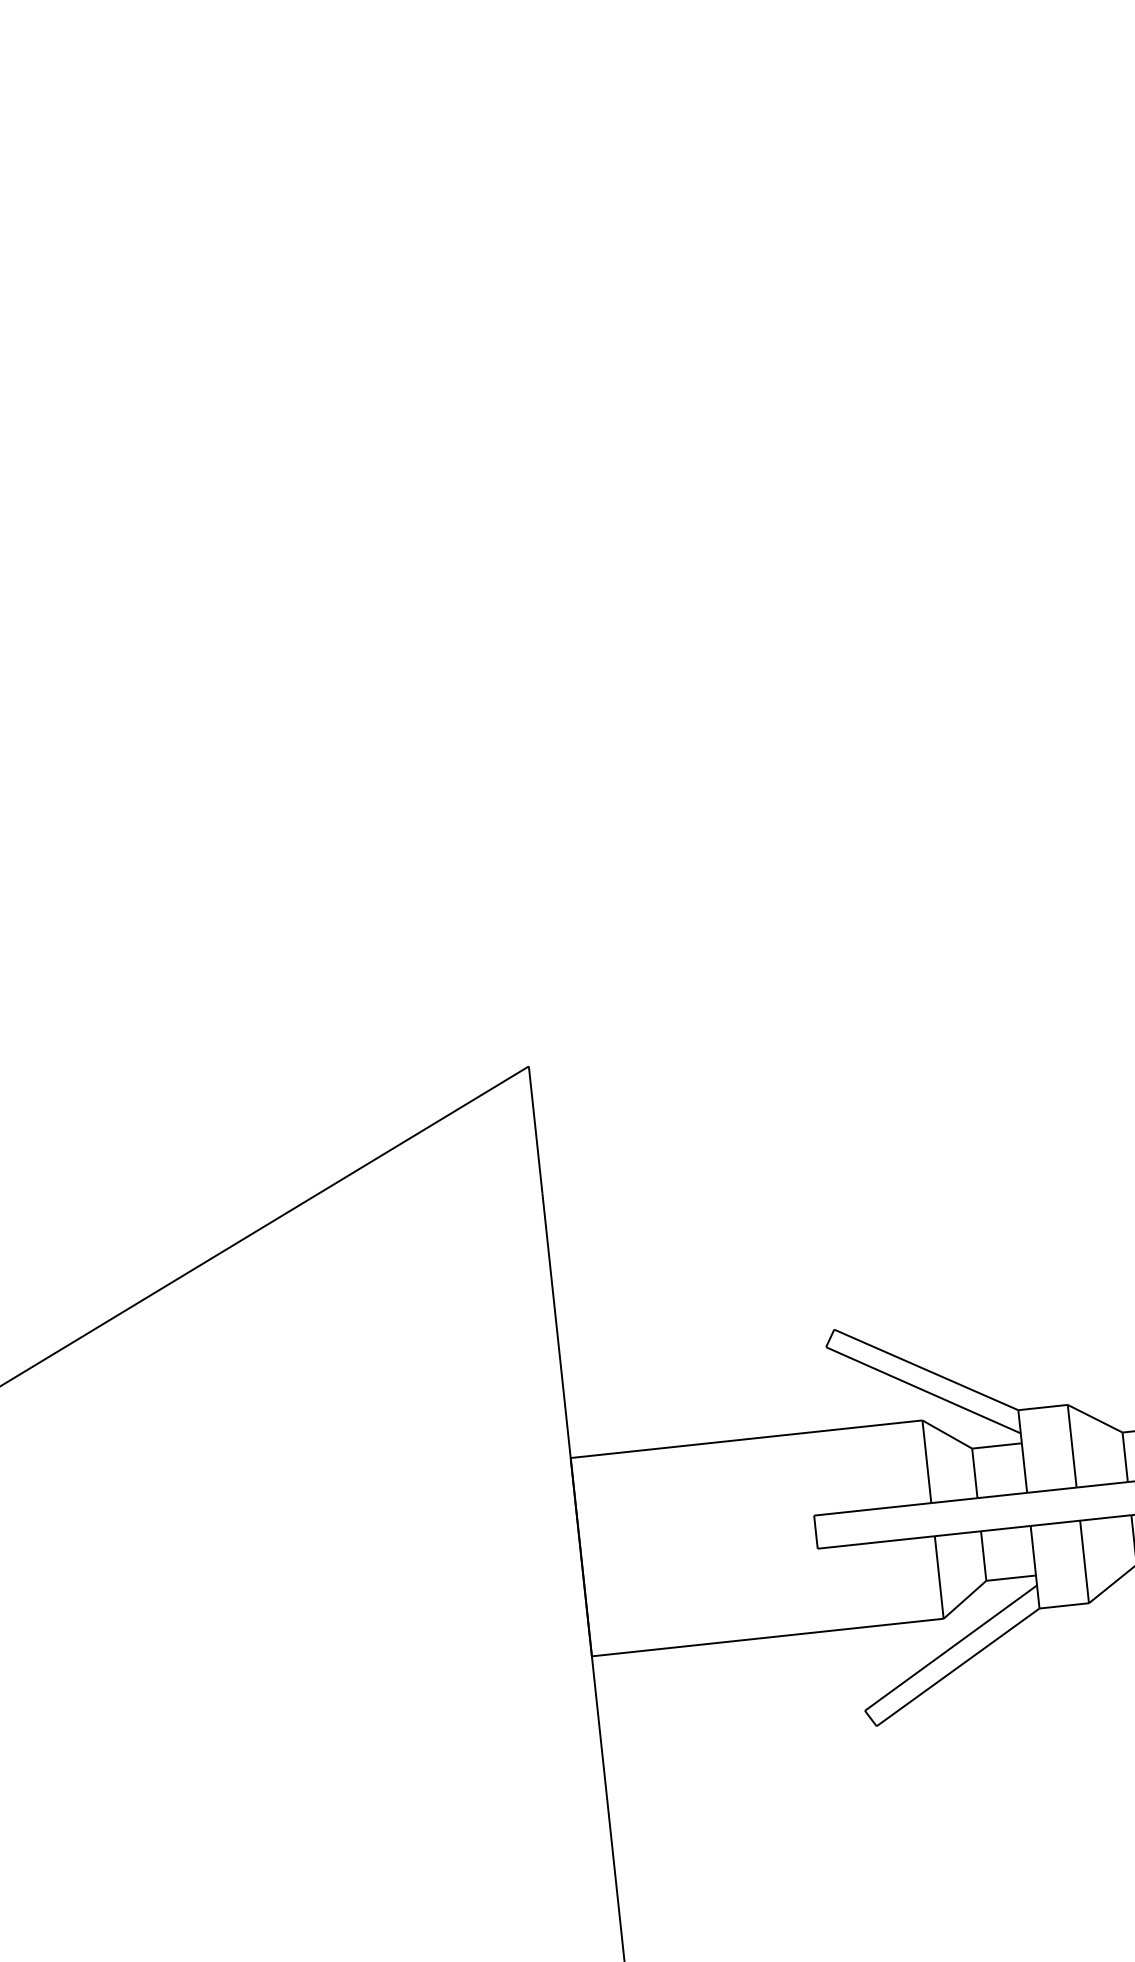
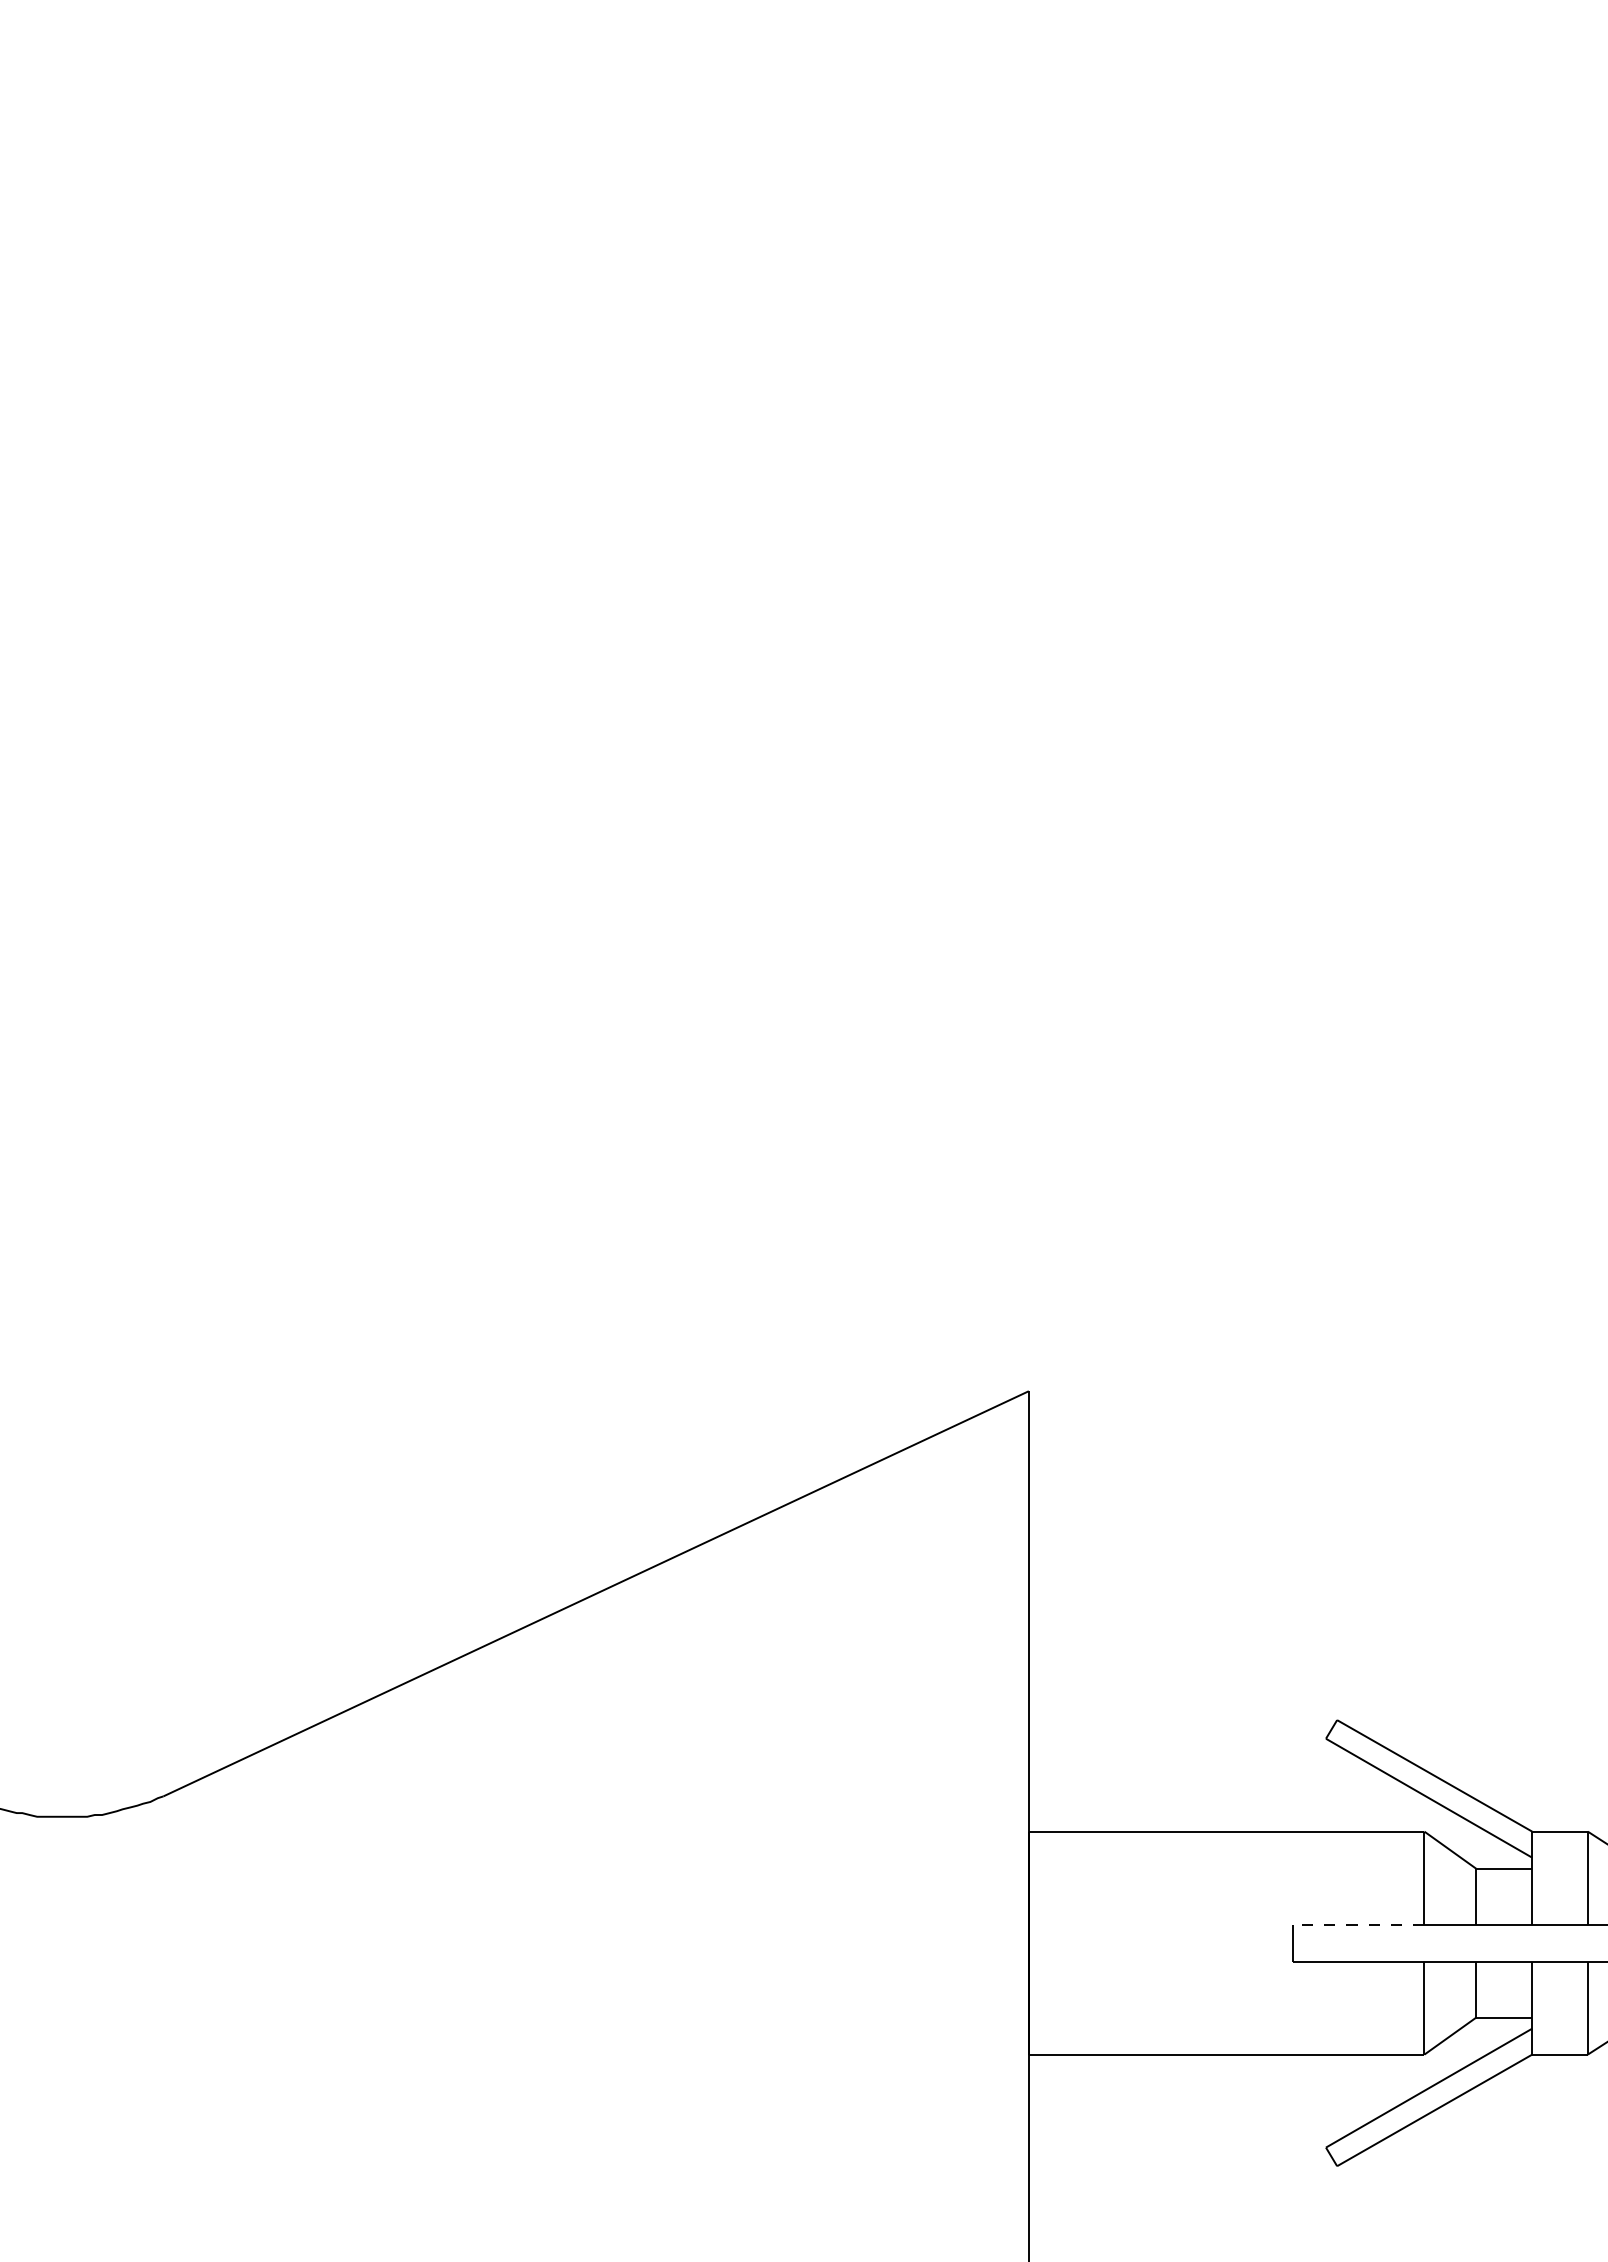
line: (872, 1509) -> (1358, 1924), solid -> dashed

